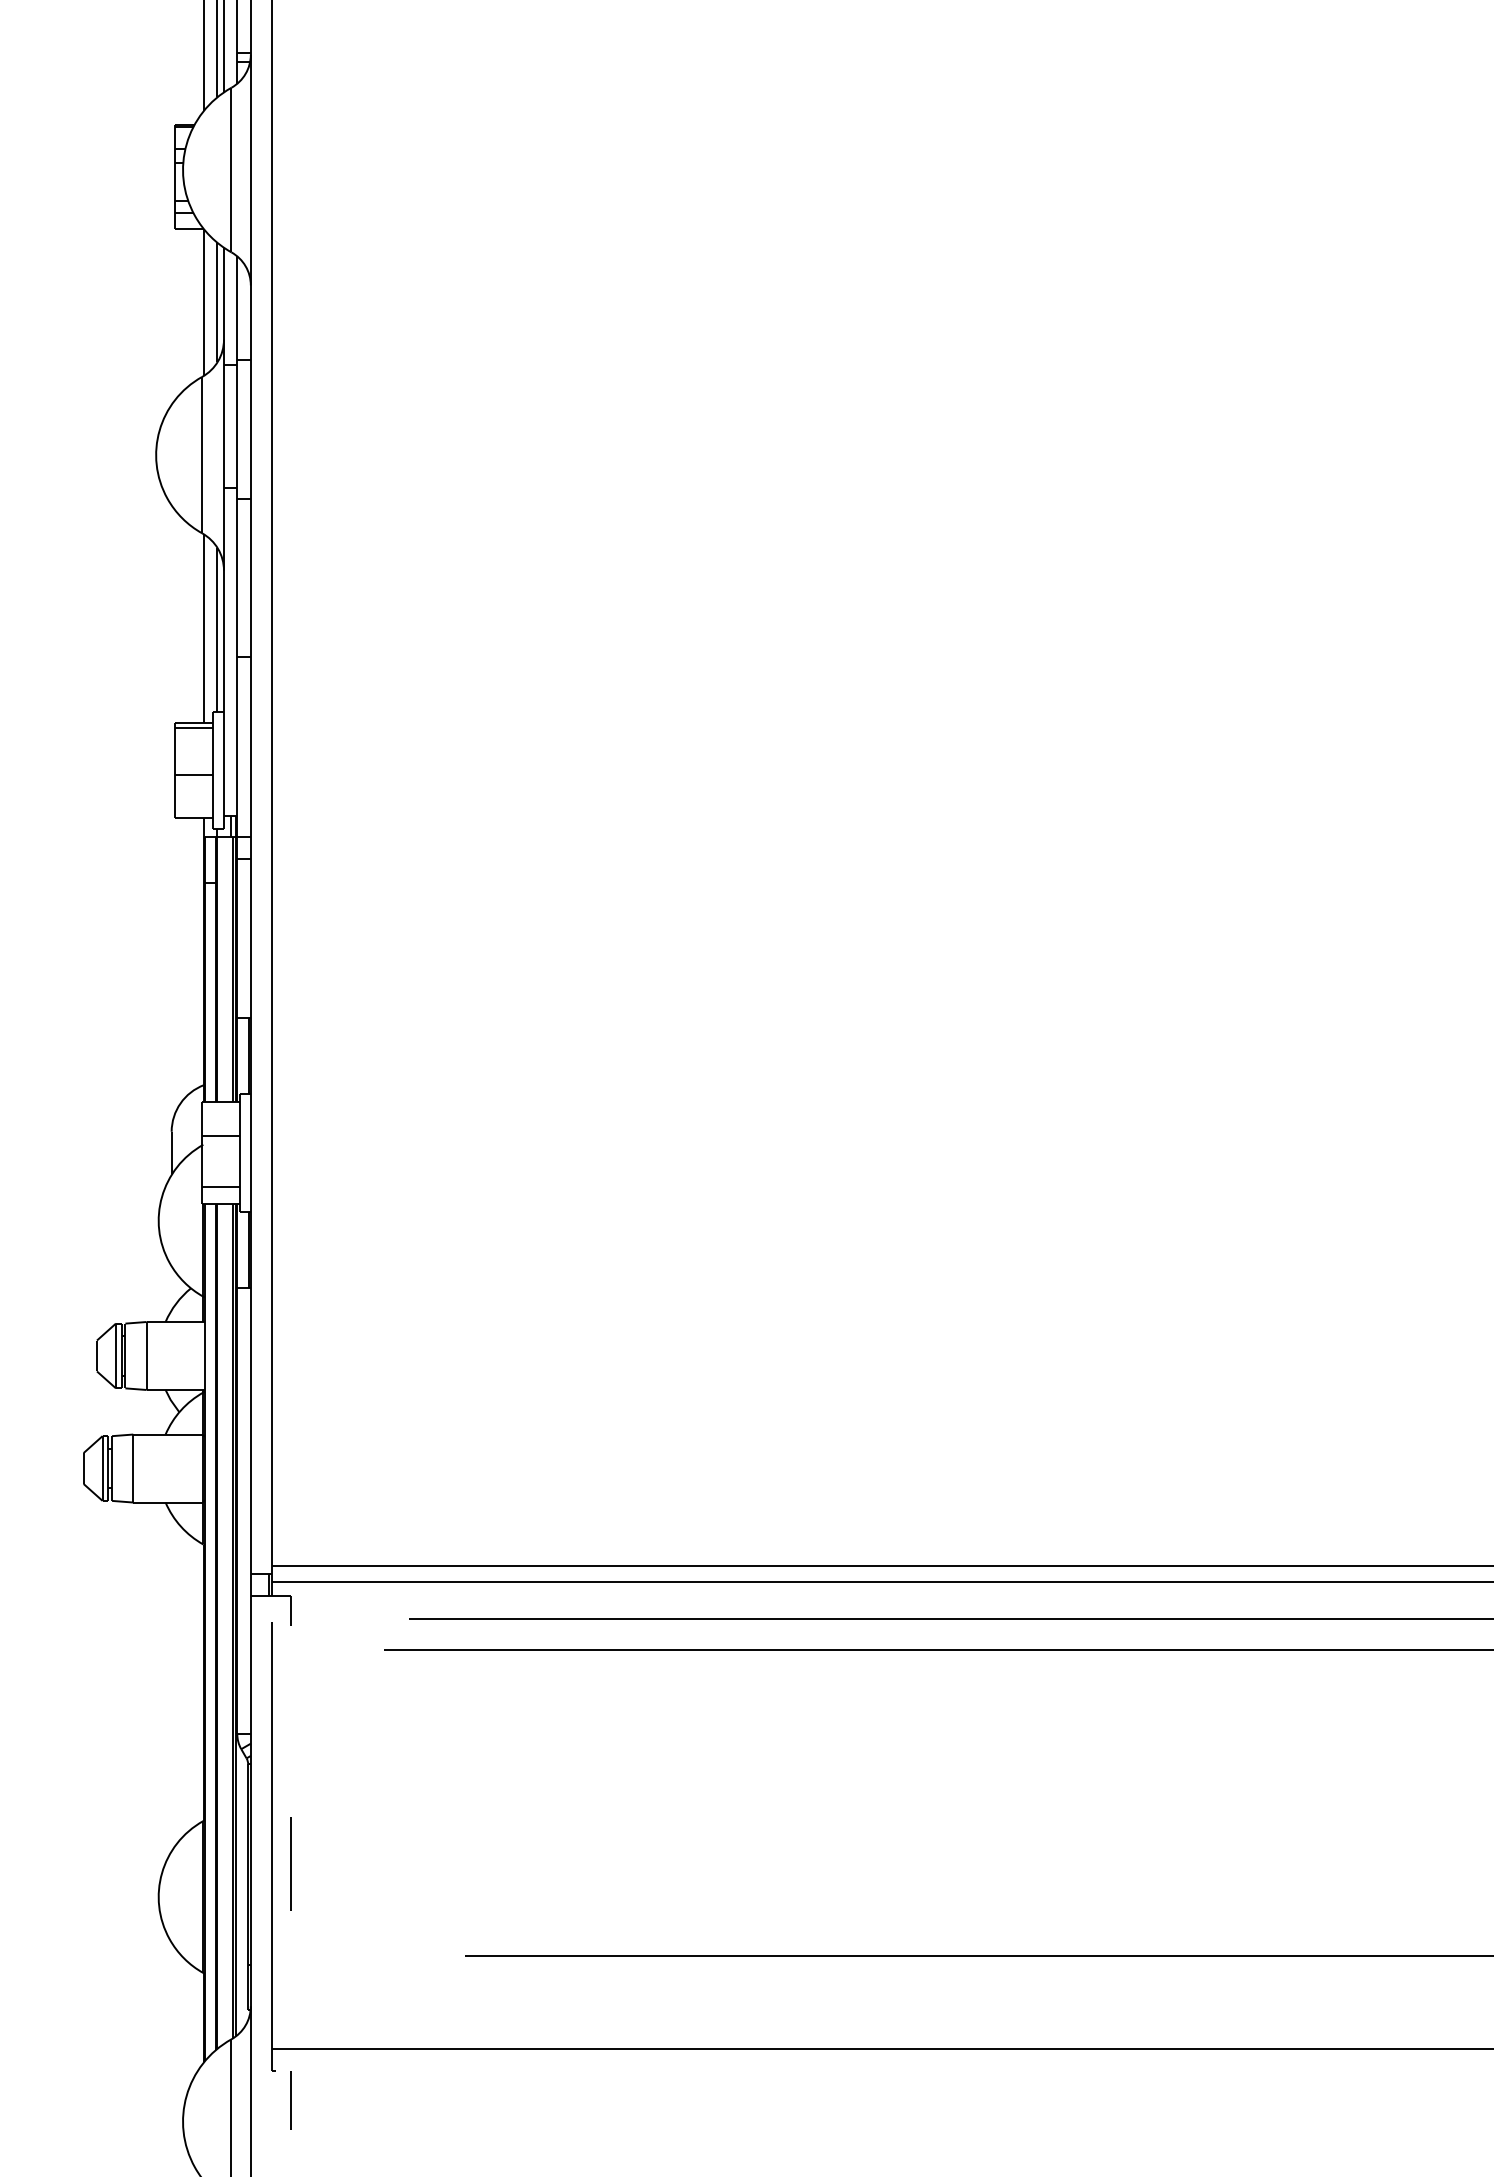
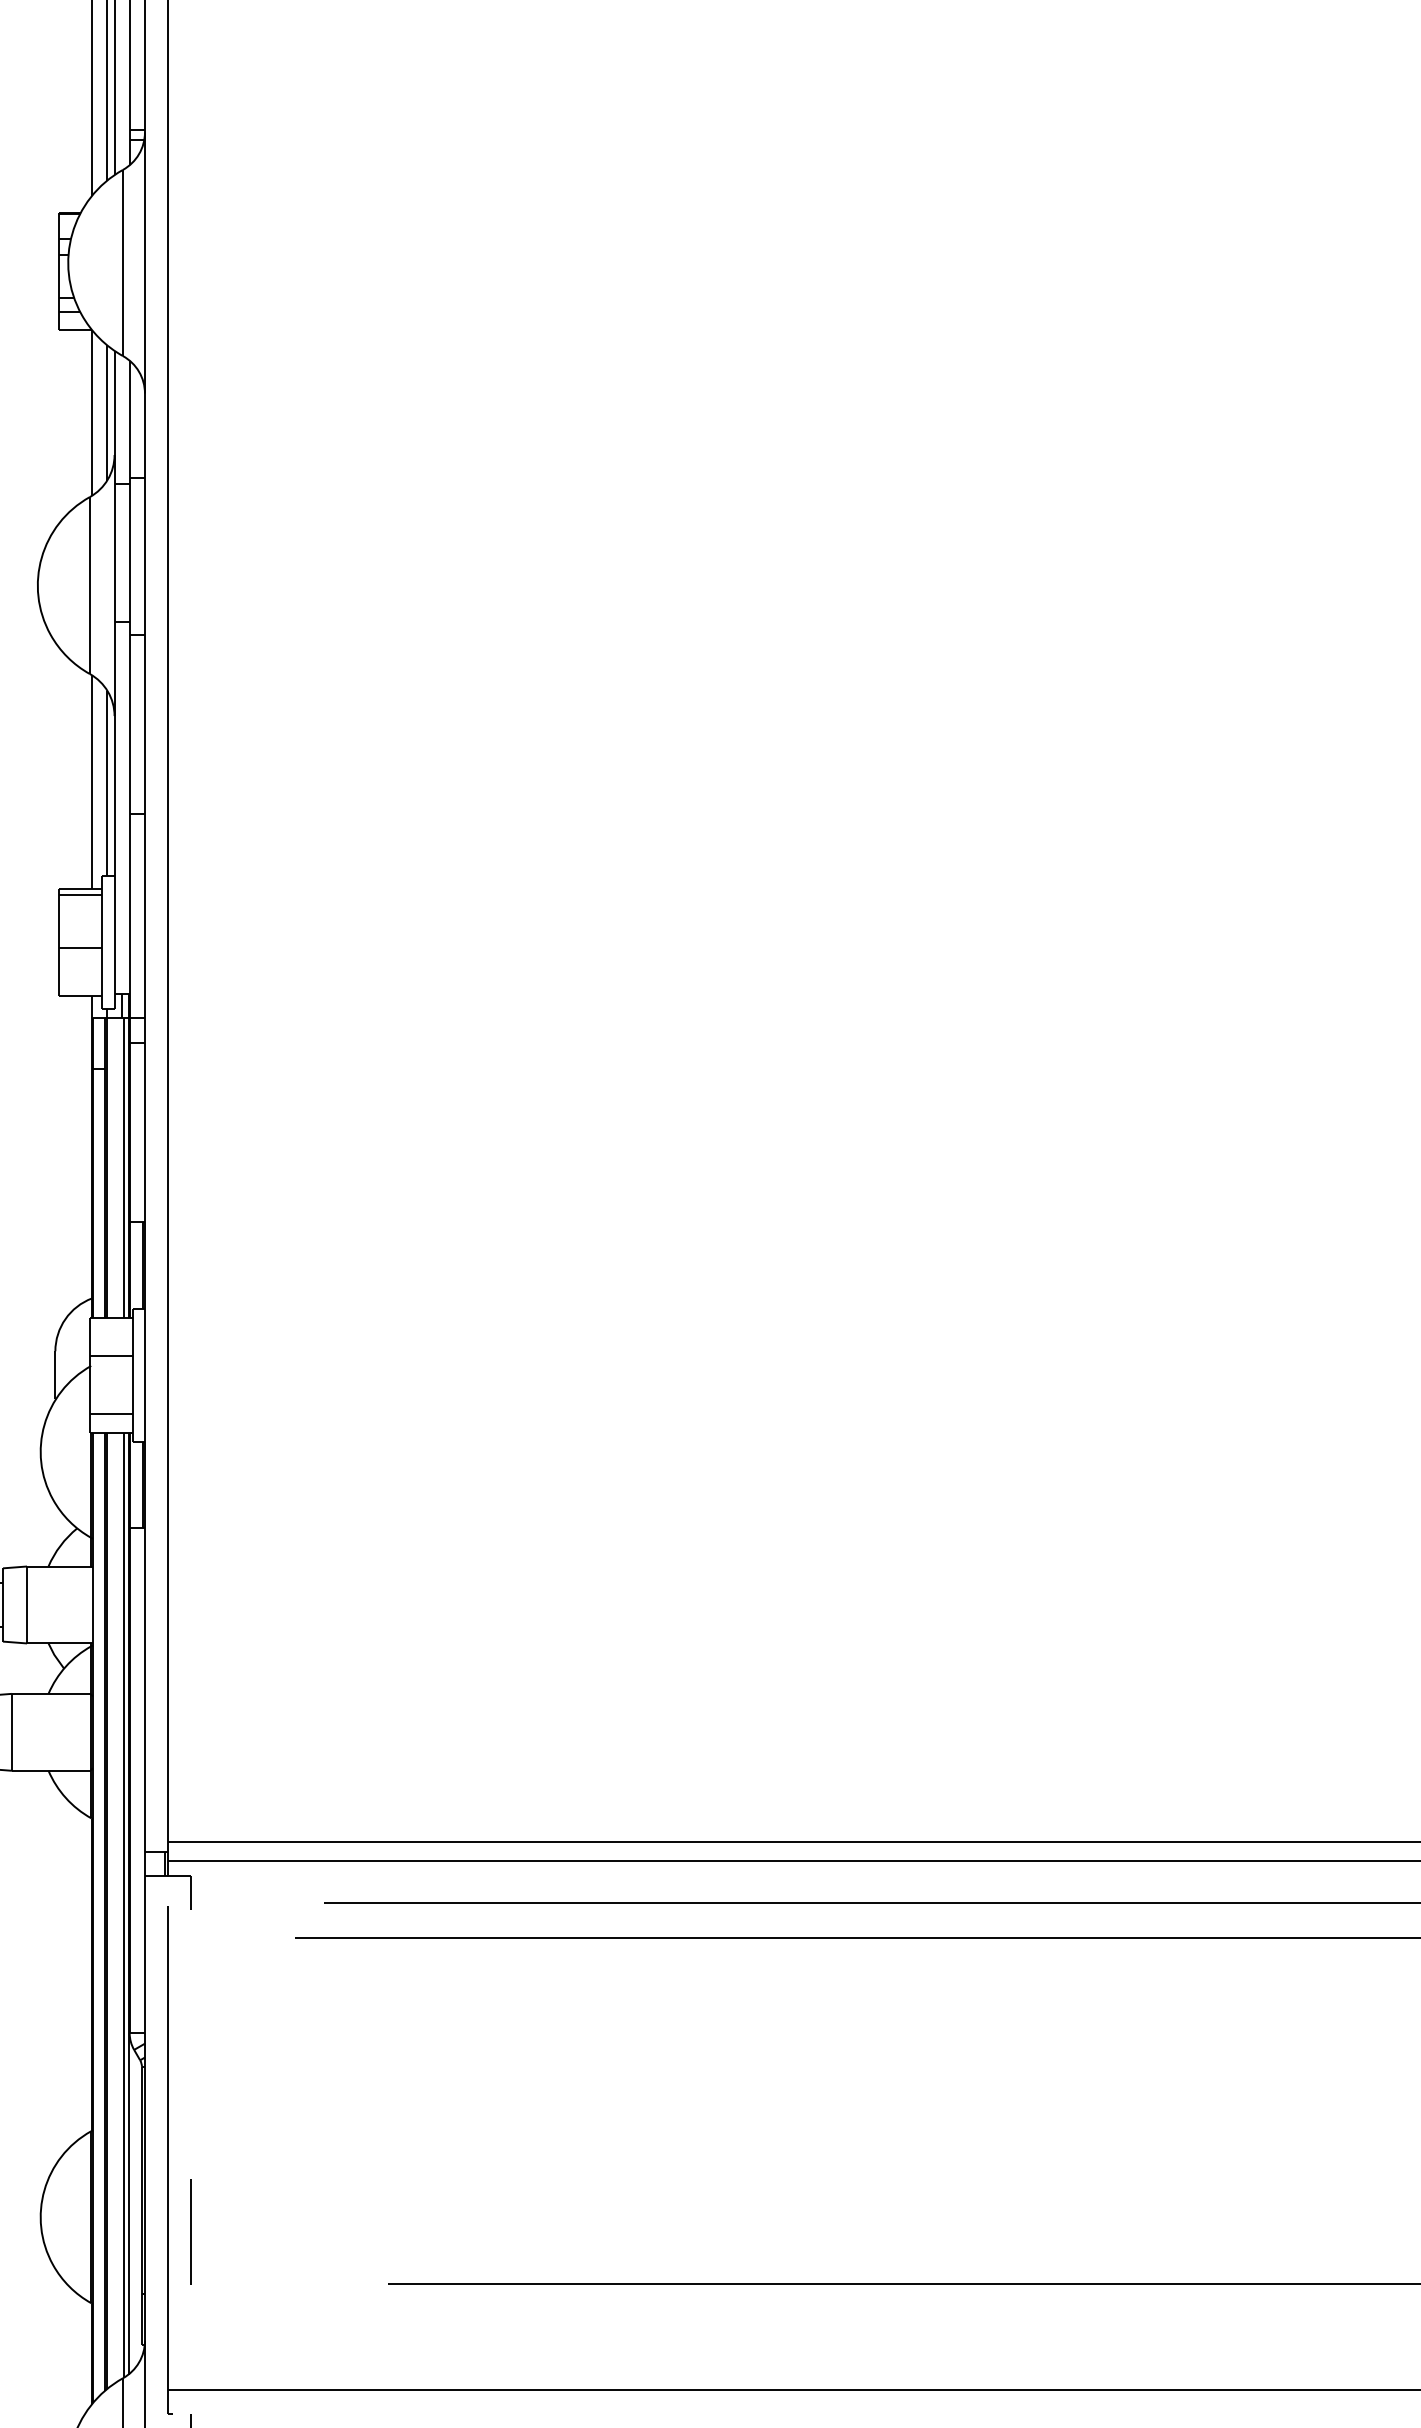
line: (290, 1863) -> (189, 2231), moved

